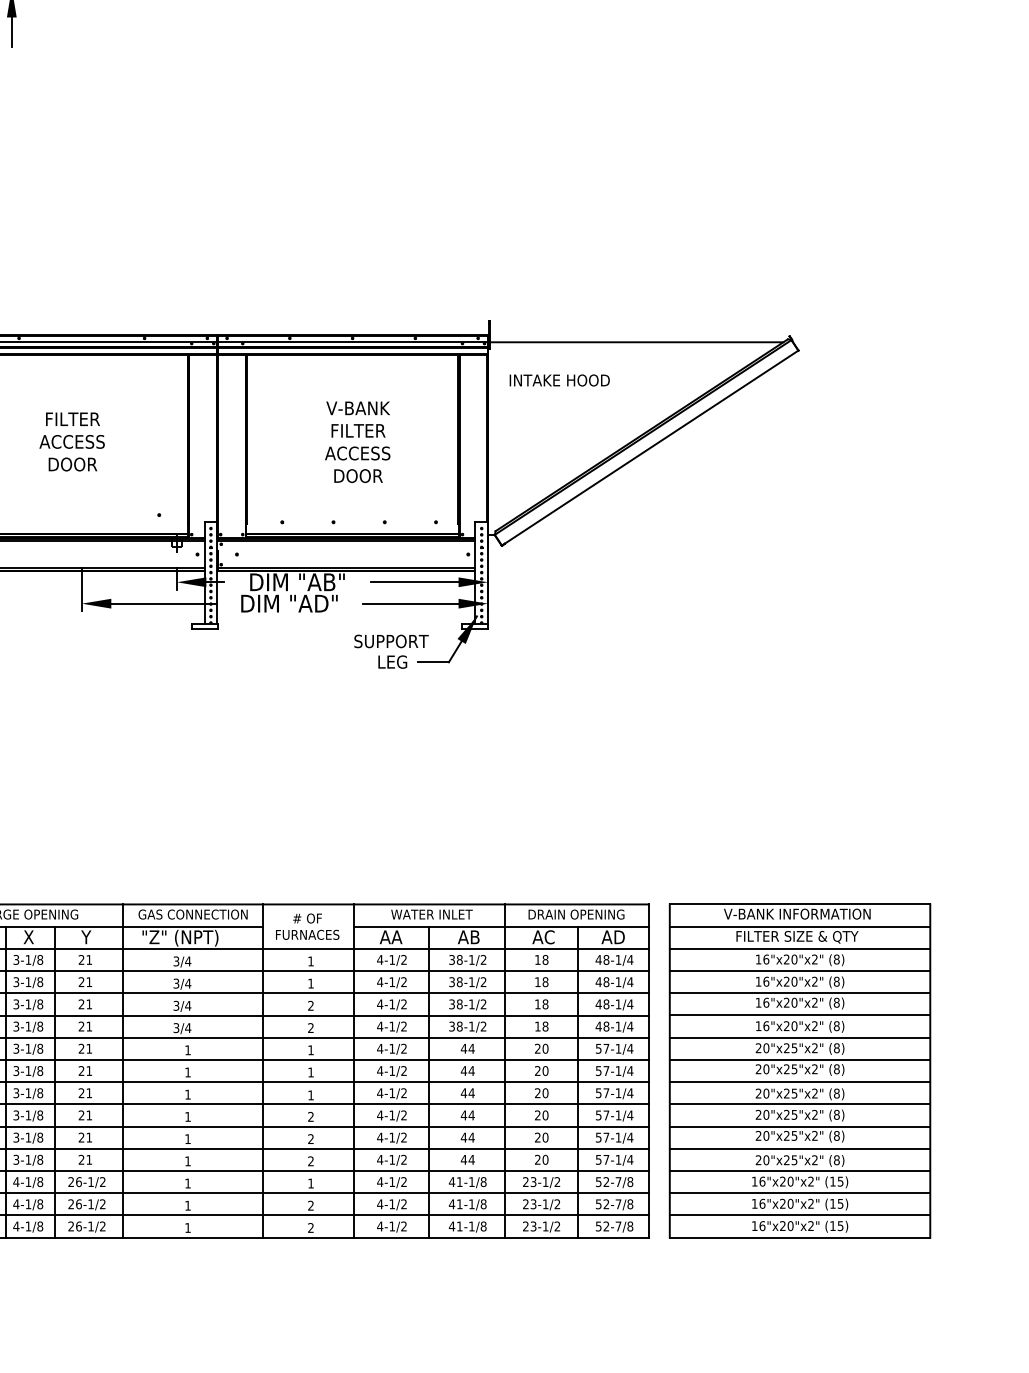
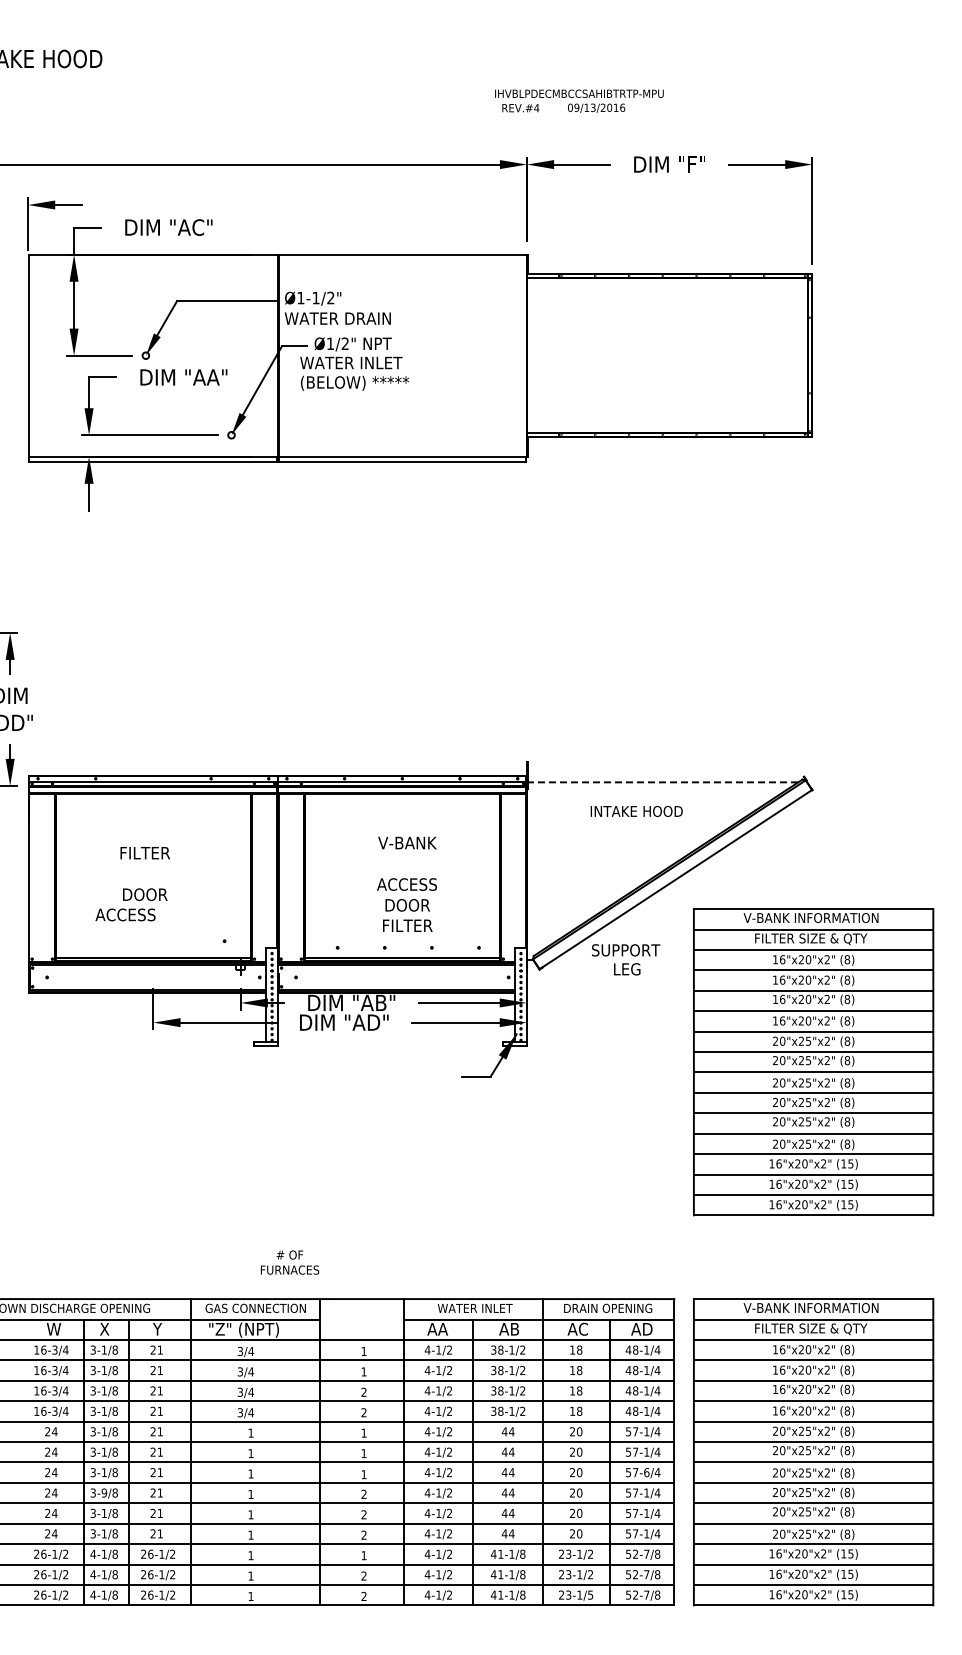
line: (635, 342) -> (662, 782), solid -> dashed
text: (559, 380) -> (636, 811), moved
text: (358, 430) -> (407, 925), moved
text: (72, 441) -> (125, 914), moved
part: (799, 647) -> (813, 1062), added
text: (391, 651) -> (626, 959), moved
text: (307, 926) -> (289, 1262), moved
text: (618, 1093) -> (646, 1472), 57-1/4 -> 57-6/4
text: (28, 1114) -> (104, 1492), 3-1/8 -> 3-9/8
text: (557, 1225) -> (590, 1594), 23-1/2 -> 23-1/5

